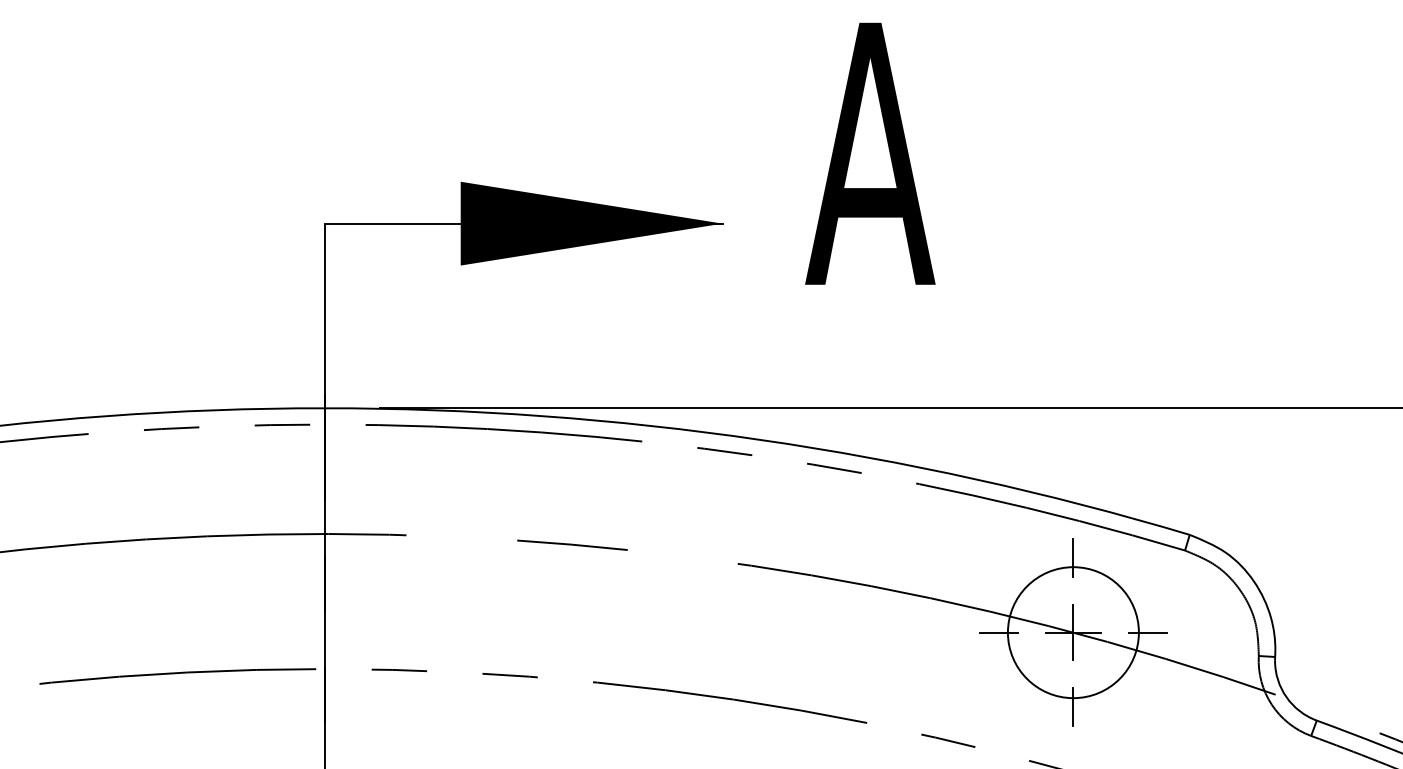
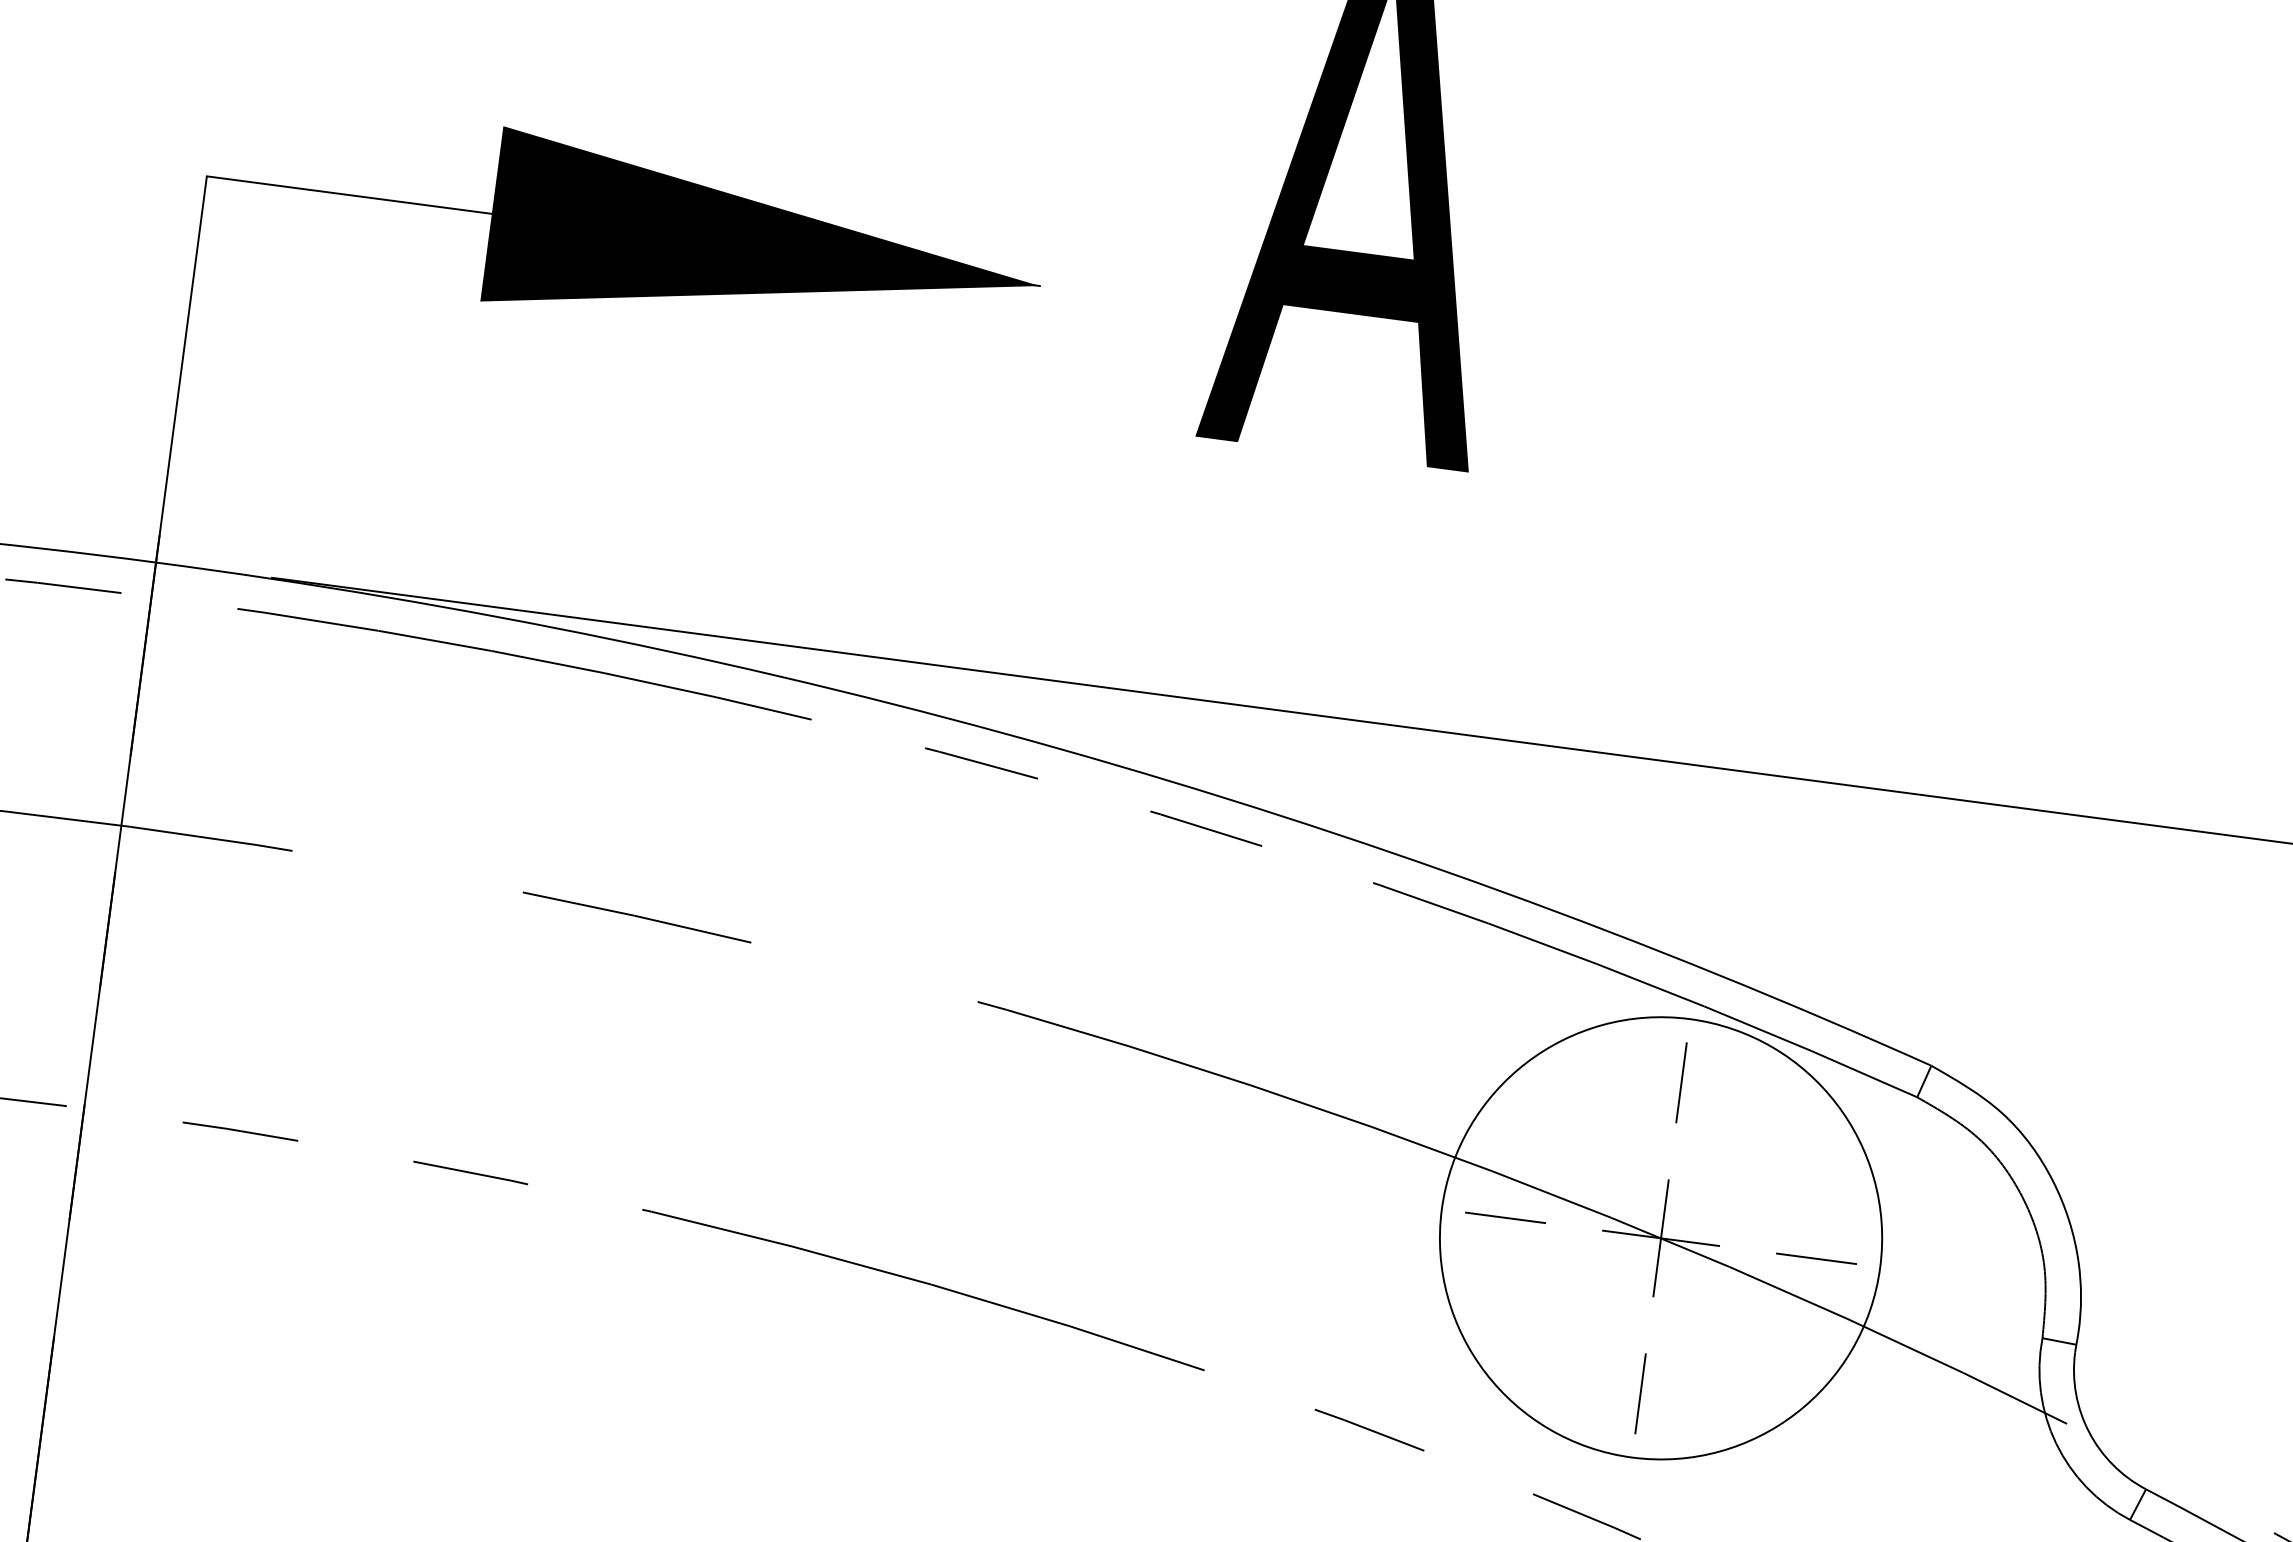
circle: (1072, 632) -> (1659, 1237), size x1.6

